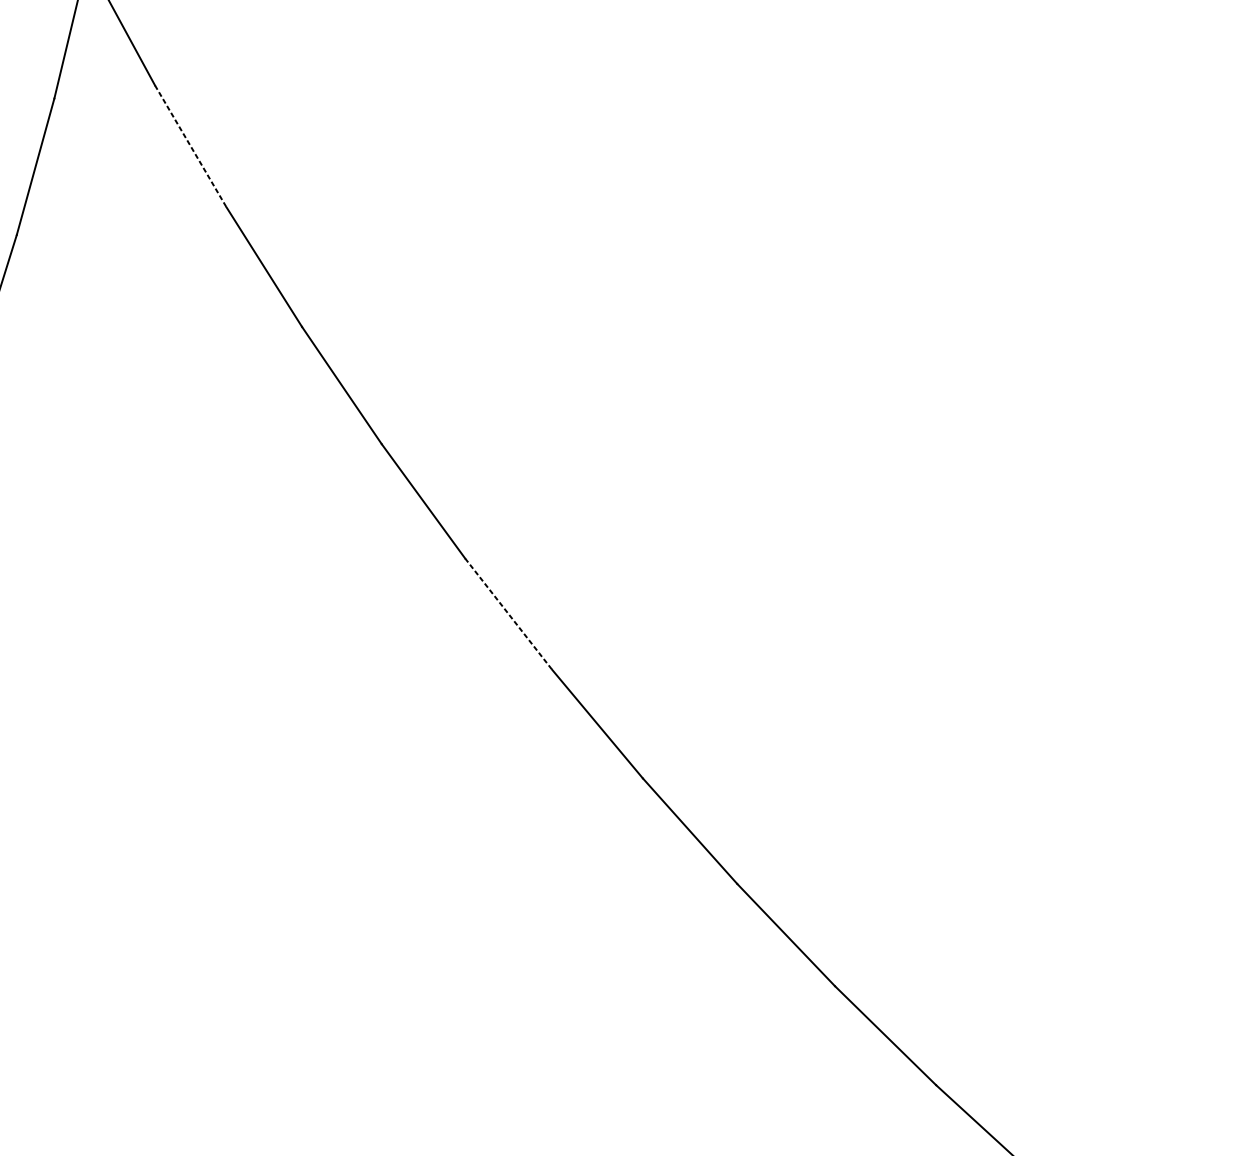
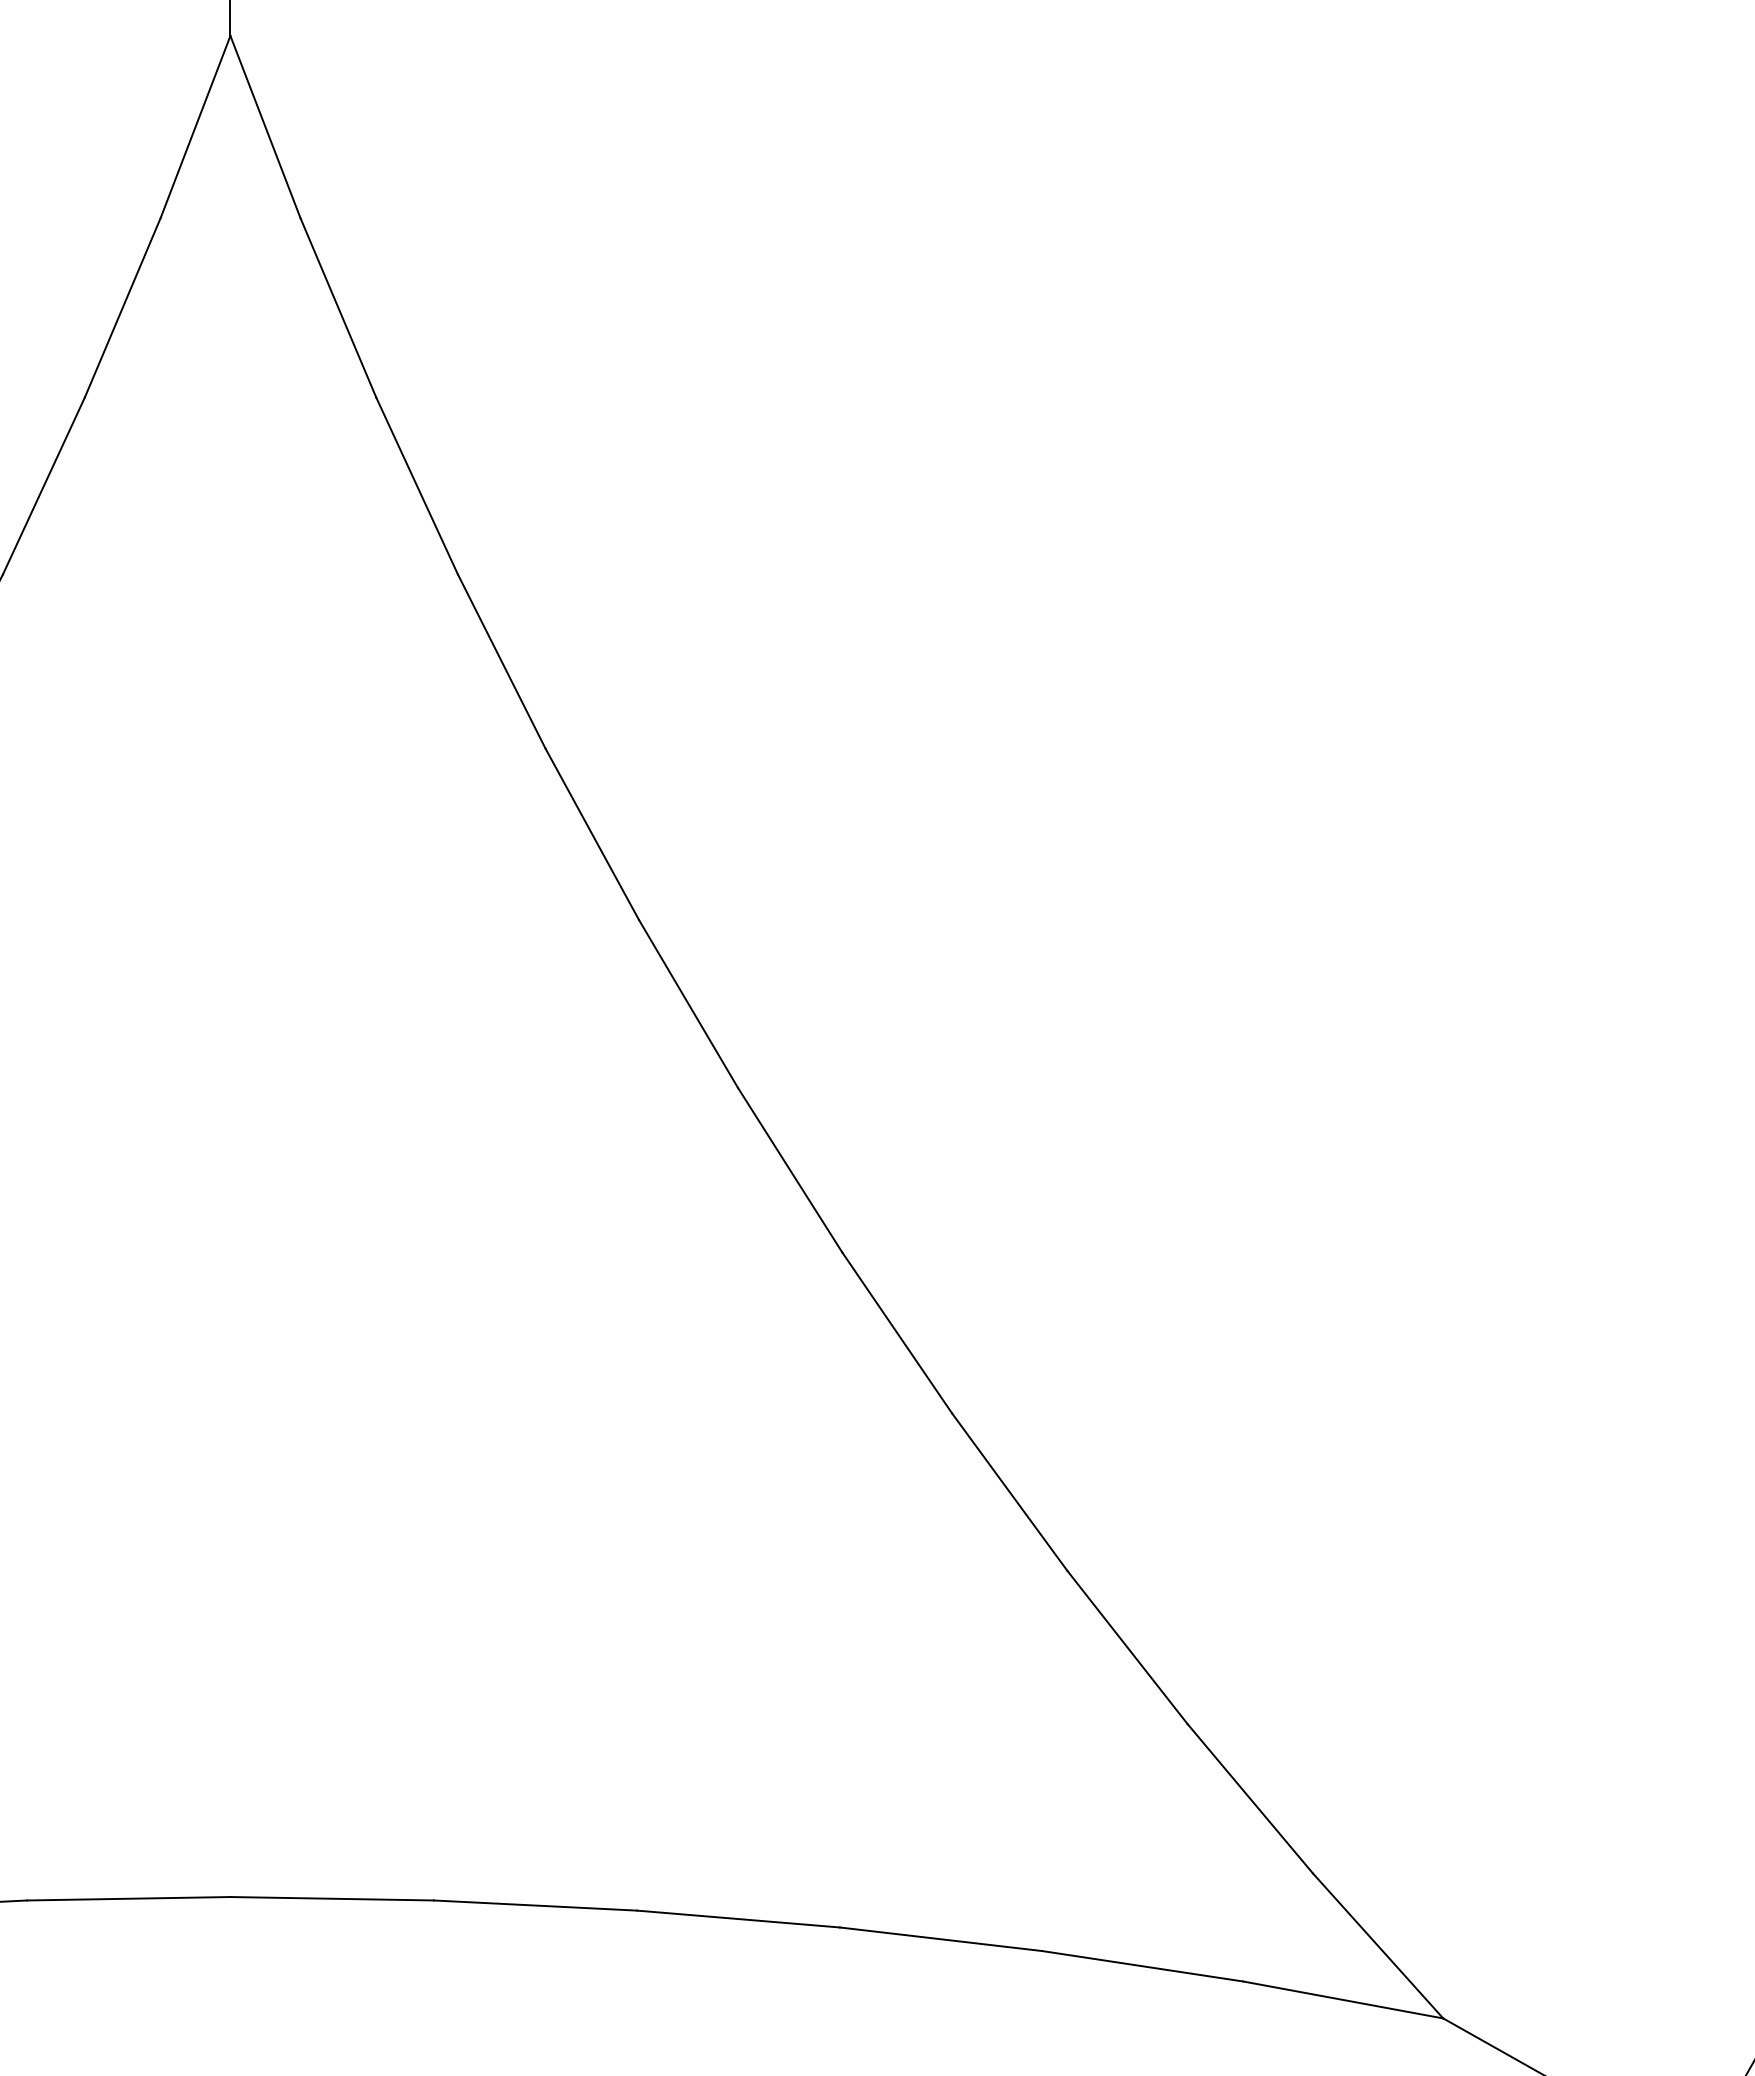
line: (190, 146) -> (338, 308), dashed -> solid
line: (508, 614) -> (688, 1004), dashed -> solid

